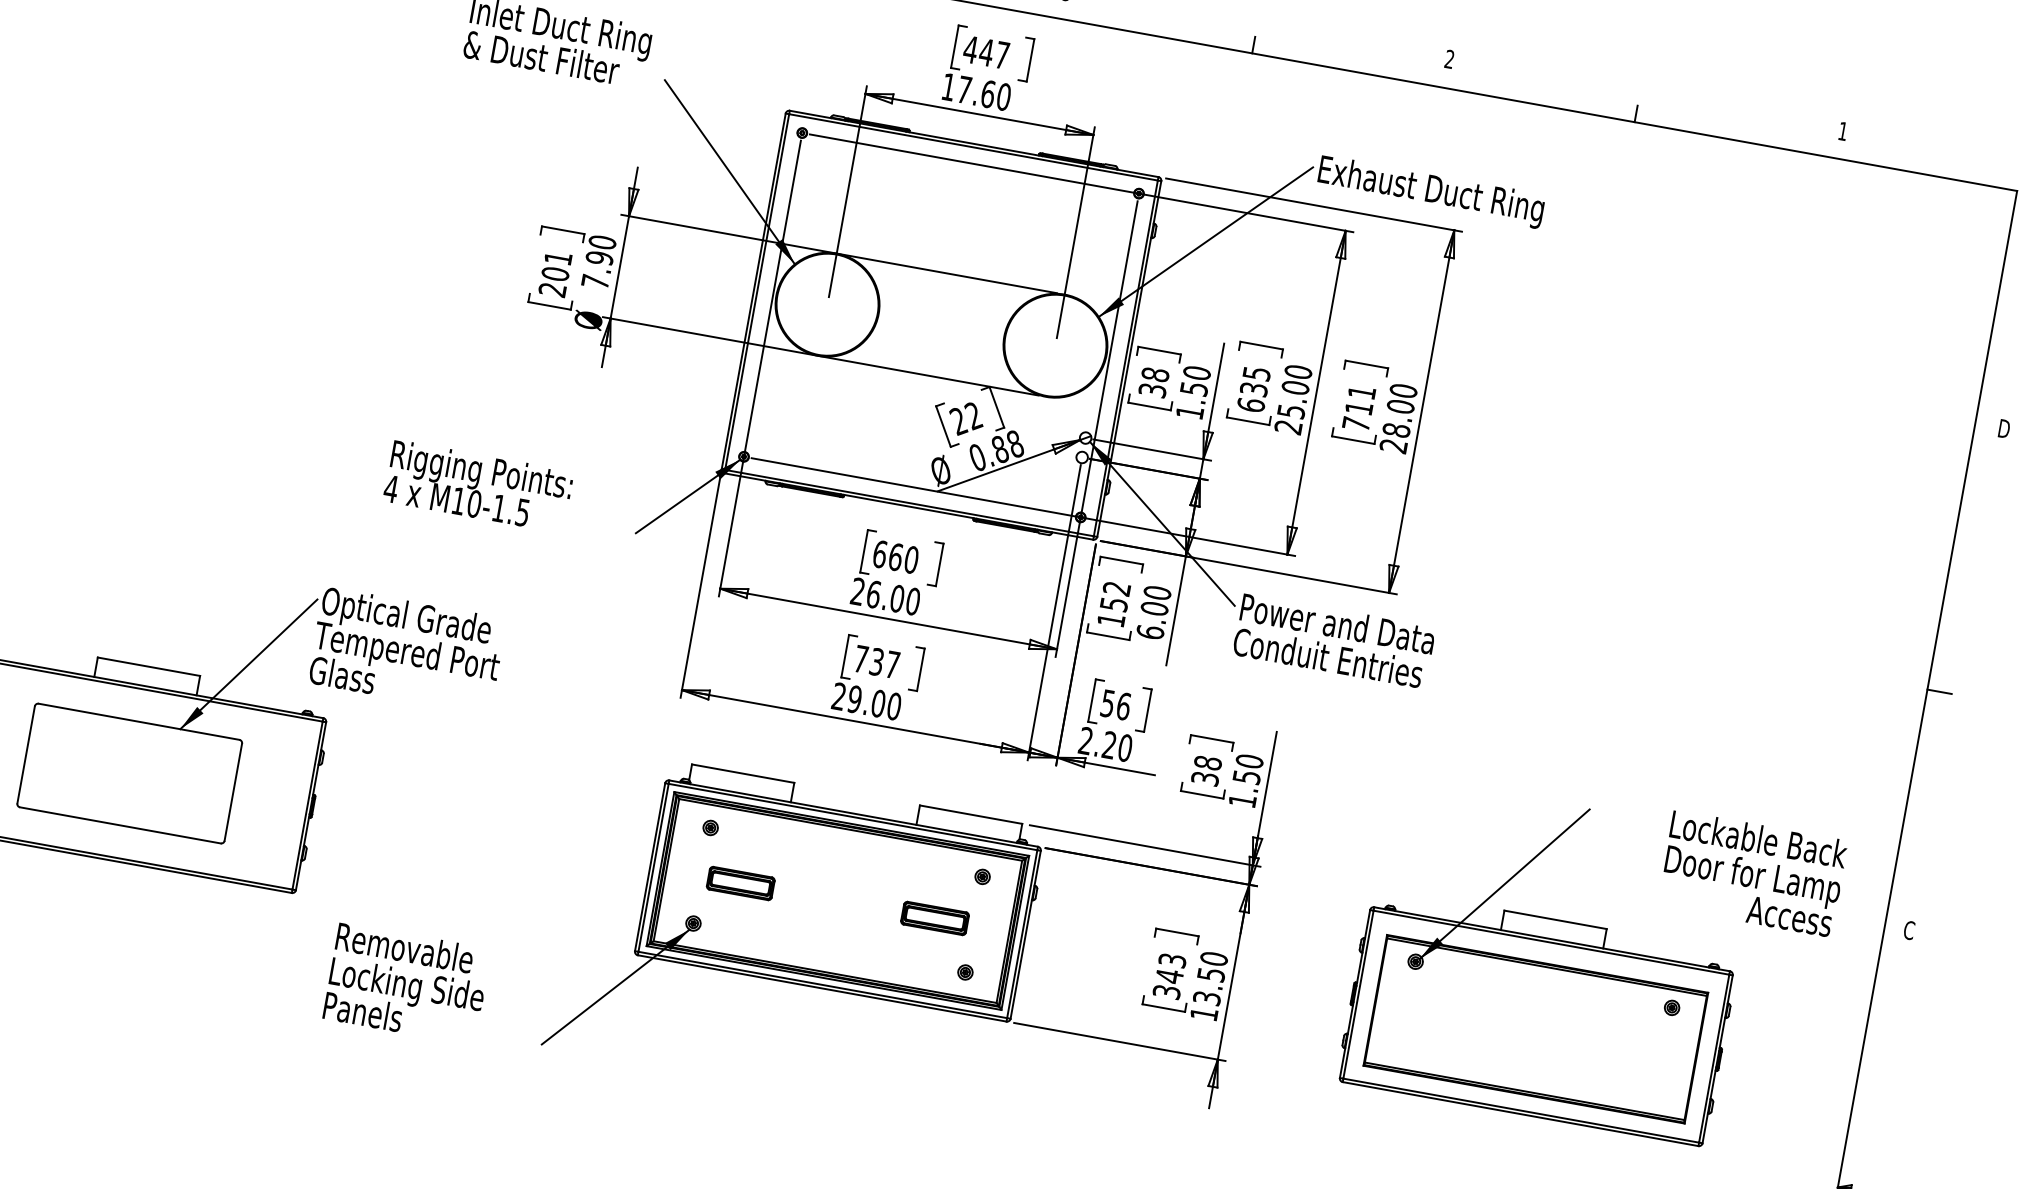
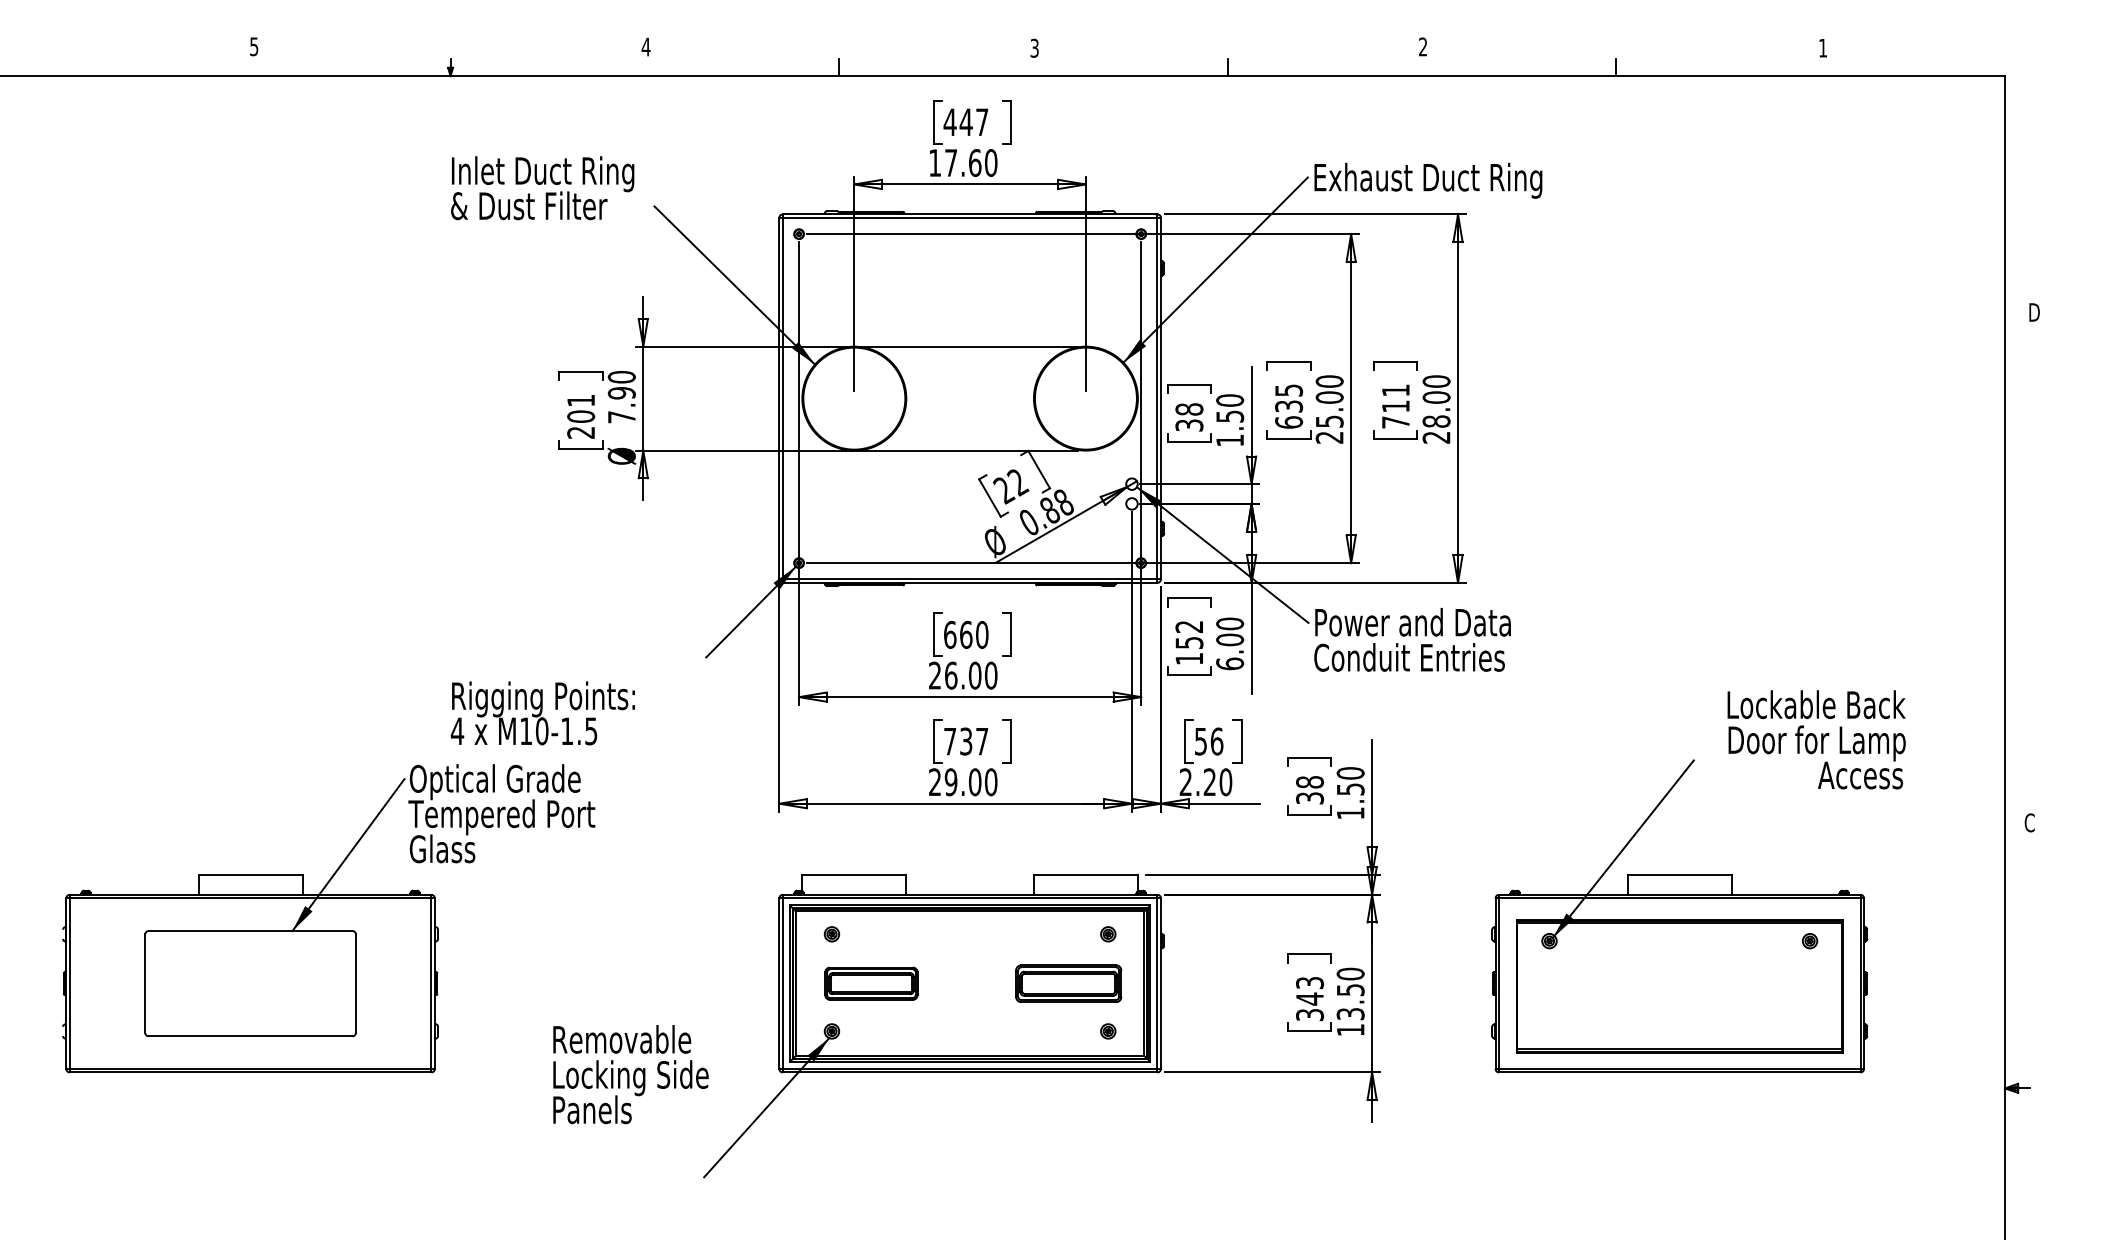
text: (477, 486) -> (542, 713), moved
line: (1939, 691) -> (2017, 582), removed
text: (1752, 873) -> (1816, 739), moved
part: (740, 883) -> (871, 983), size x1.4
part: (934, 918) -> (1068, 983), size x1.6
text: (406, 983) -> (630, 1074), moved

